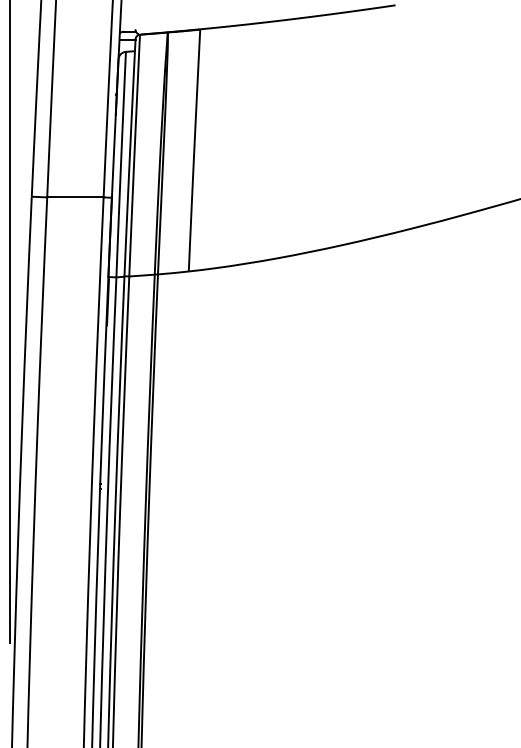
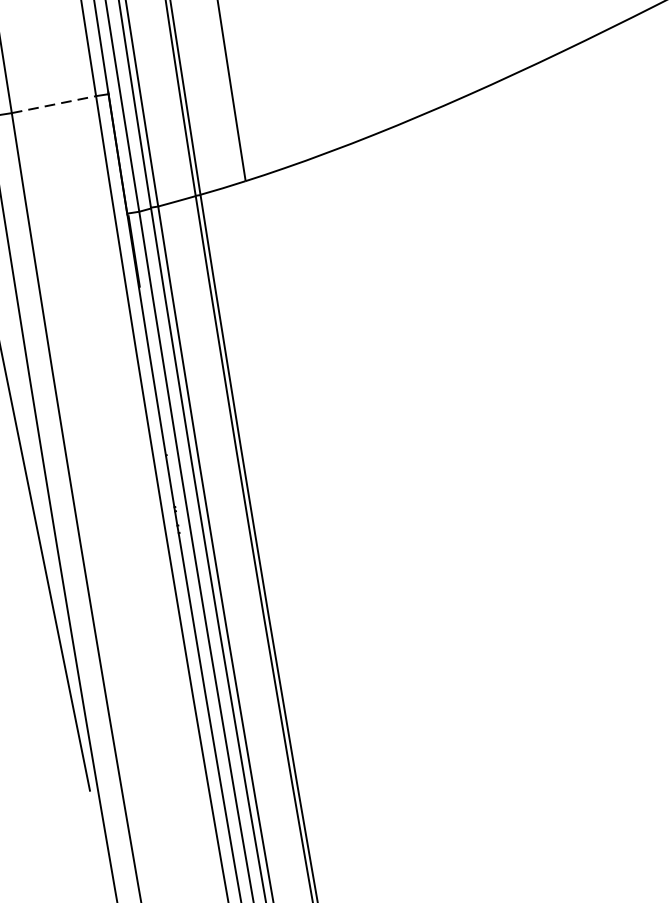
line: (75, 197) -> (54, 104), solid -> dashed

